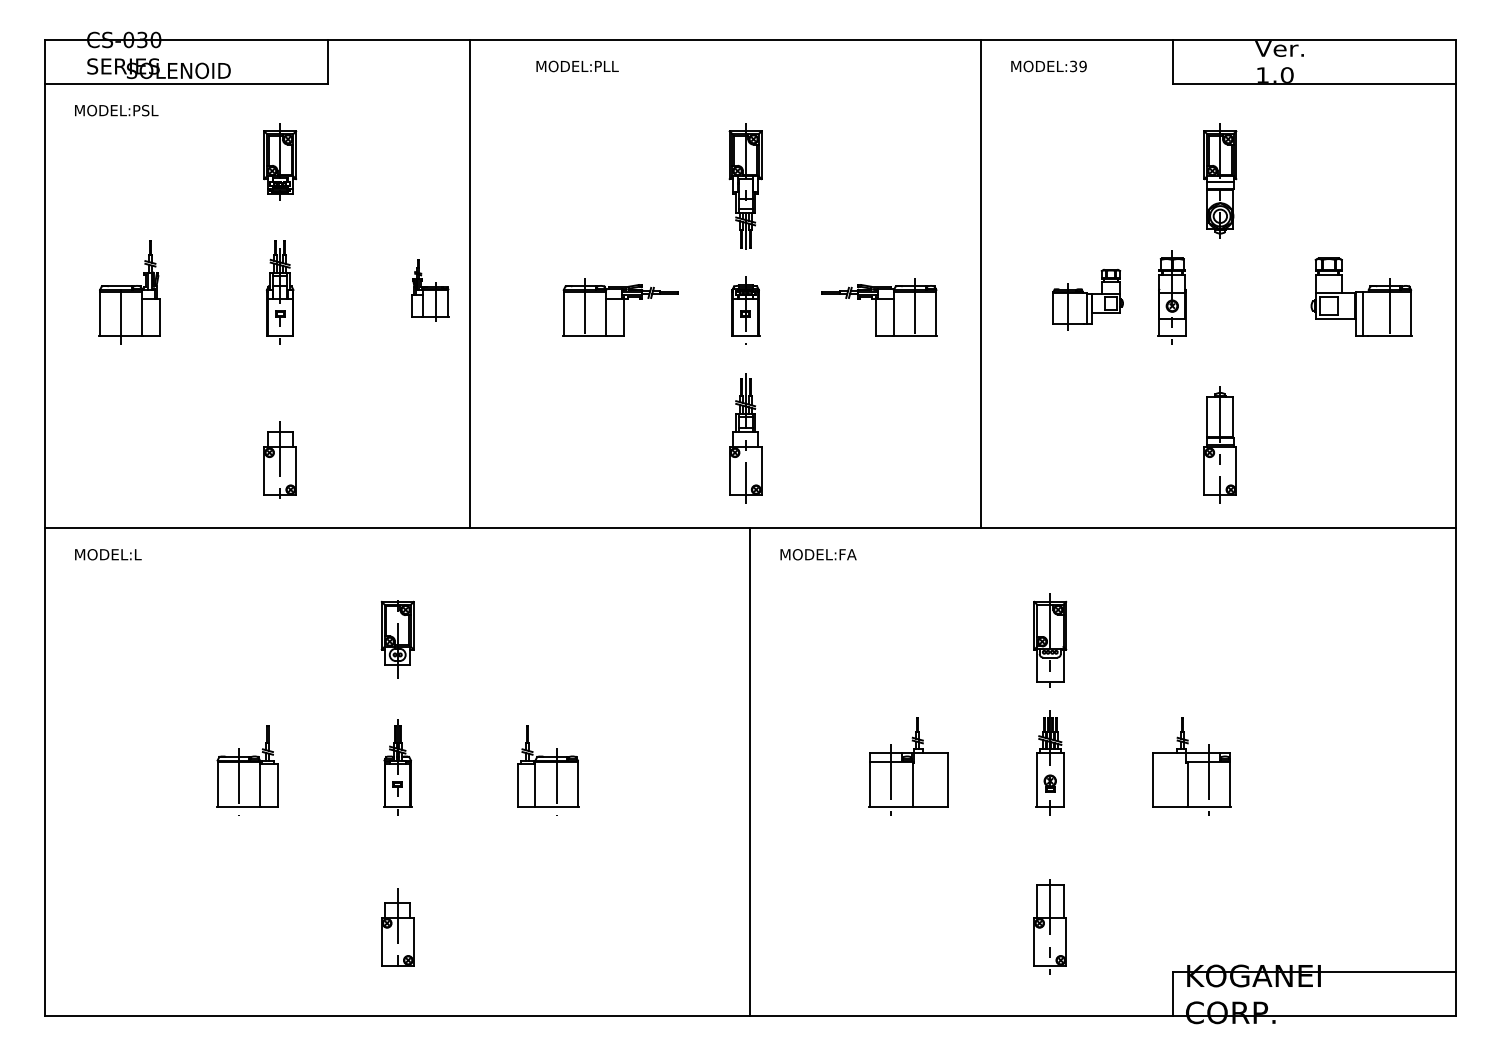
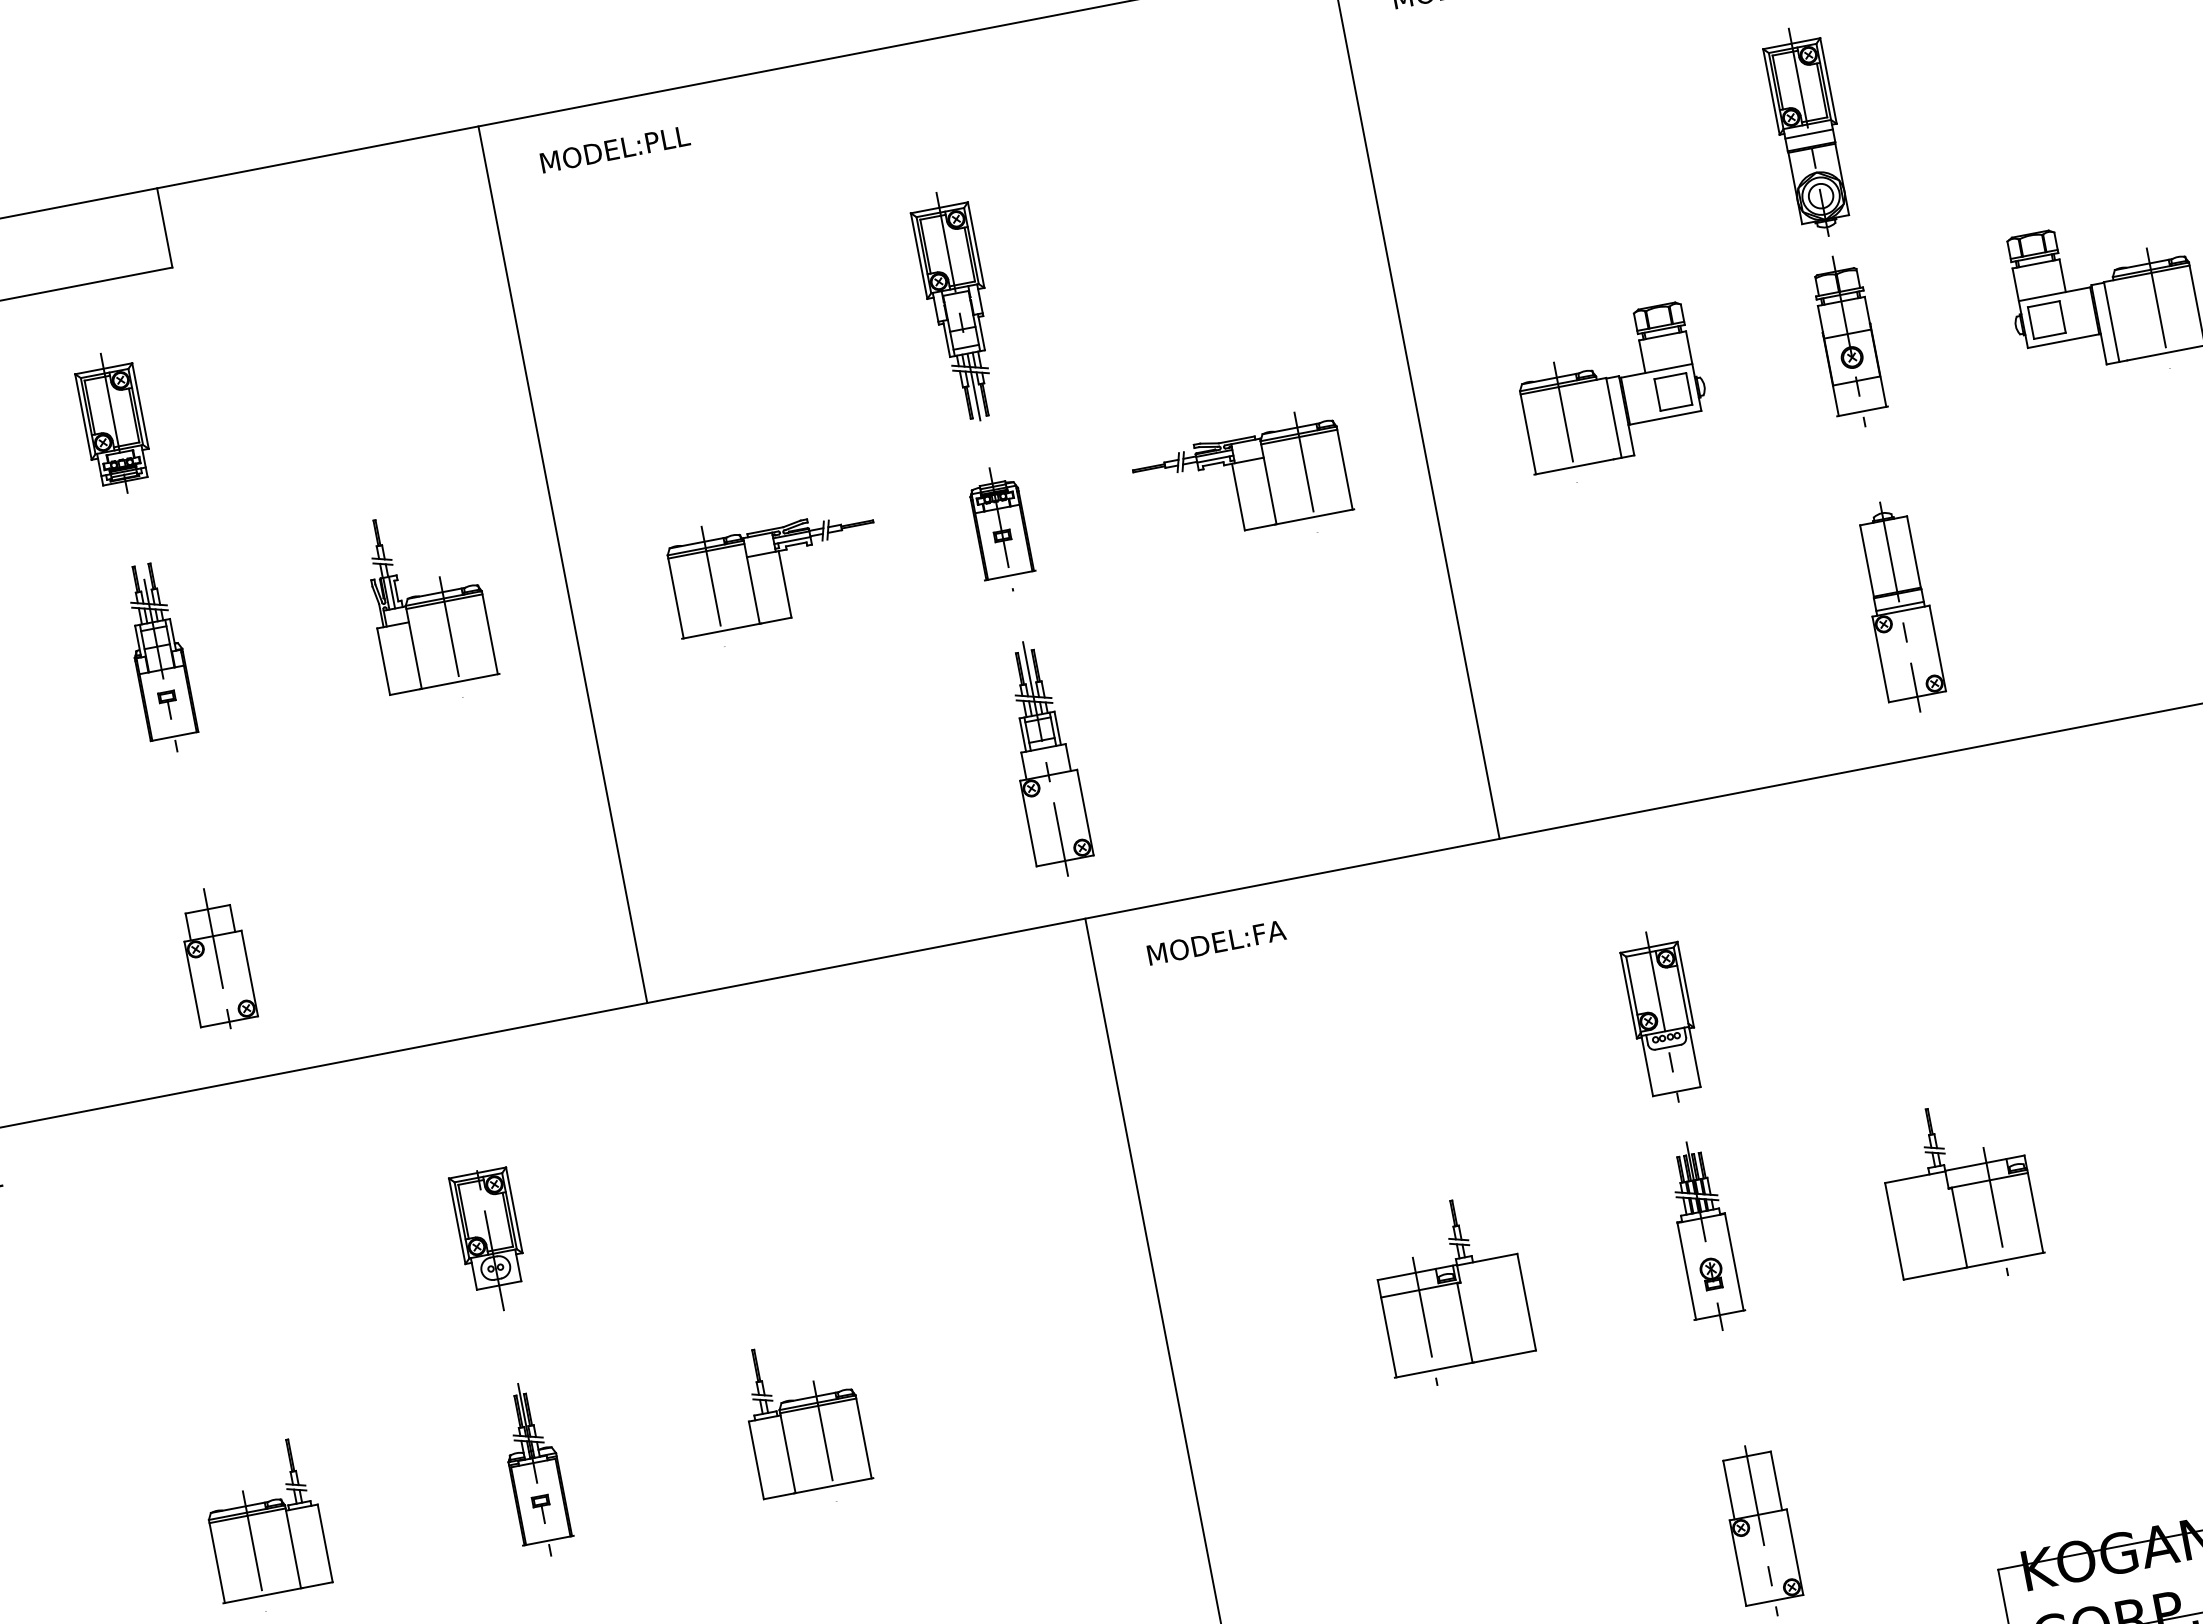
line: (469, 284) -> (562, 565), moved
part: (430, 288) -> (427, 598), size x1.67
part: (1087, 296) -> (1610, 386), size x1.43
part: (1171, 297) -> (1847, 342), moved

